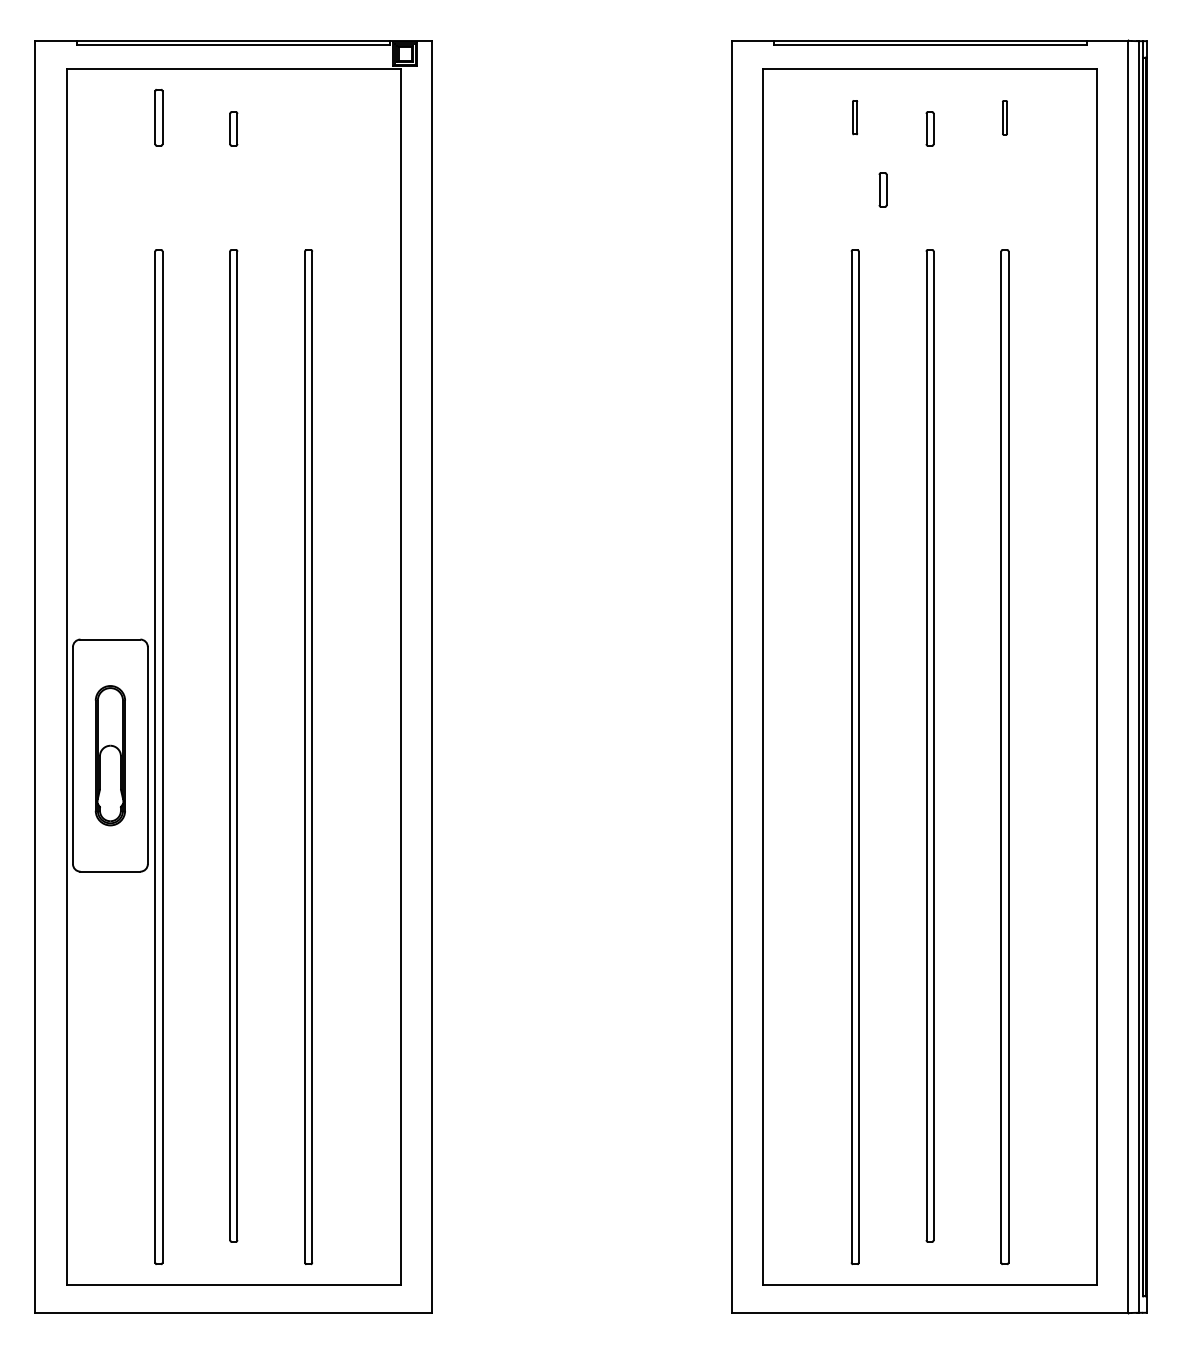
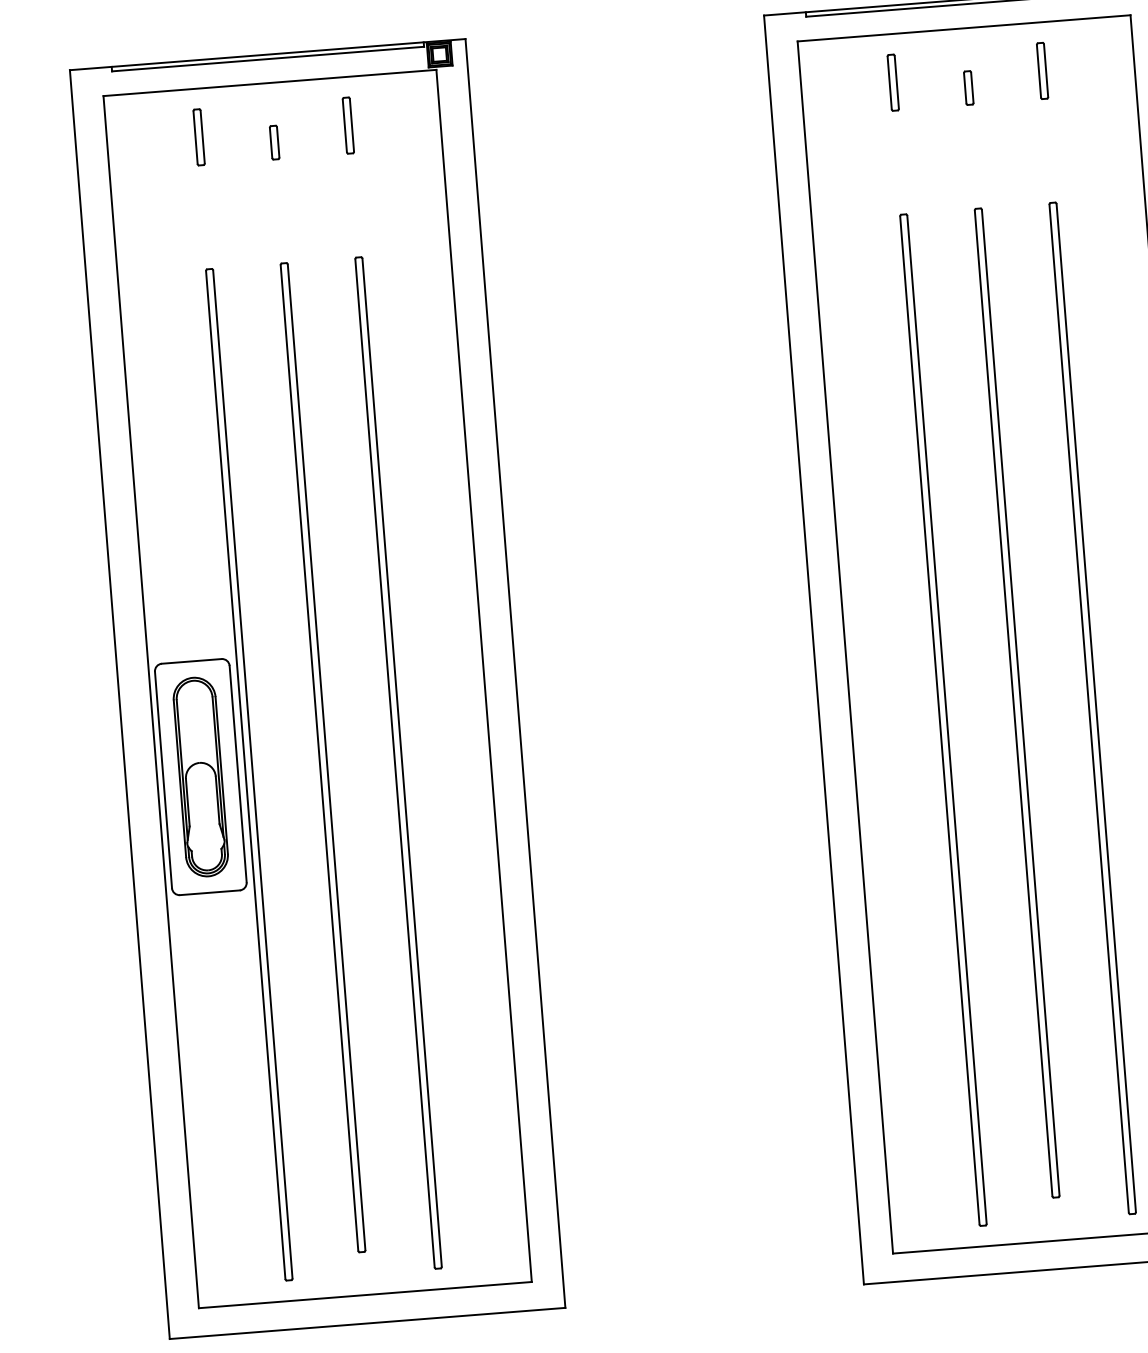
part: (308, 117) -> (348, 125), added
part: (854, 117) -> (892, 82), size x1.67
part: (1004, 117) -> (1042, 70), size x1.67
part: (882, 189) -> (926, 152), removed
part: (110, 755) -> (200, 776), size x1.43

